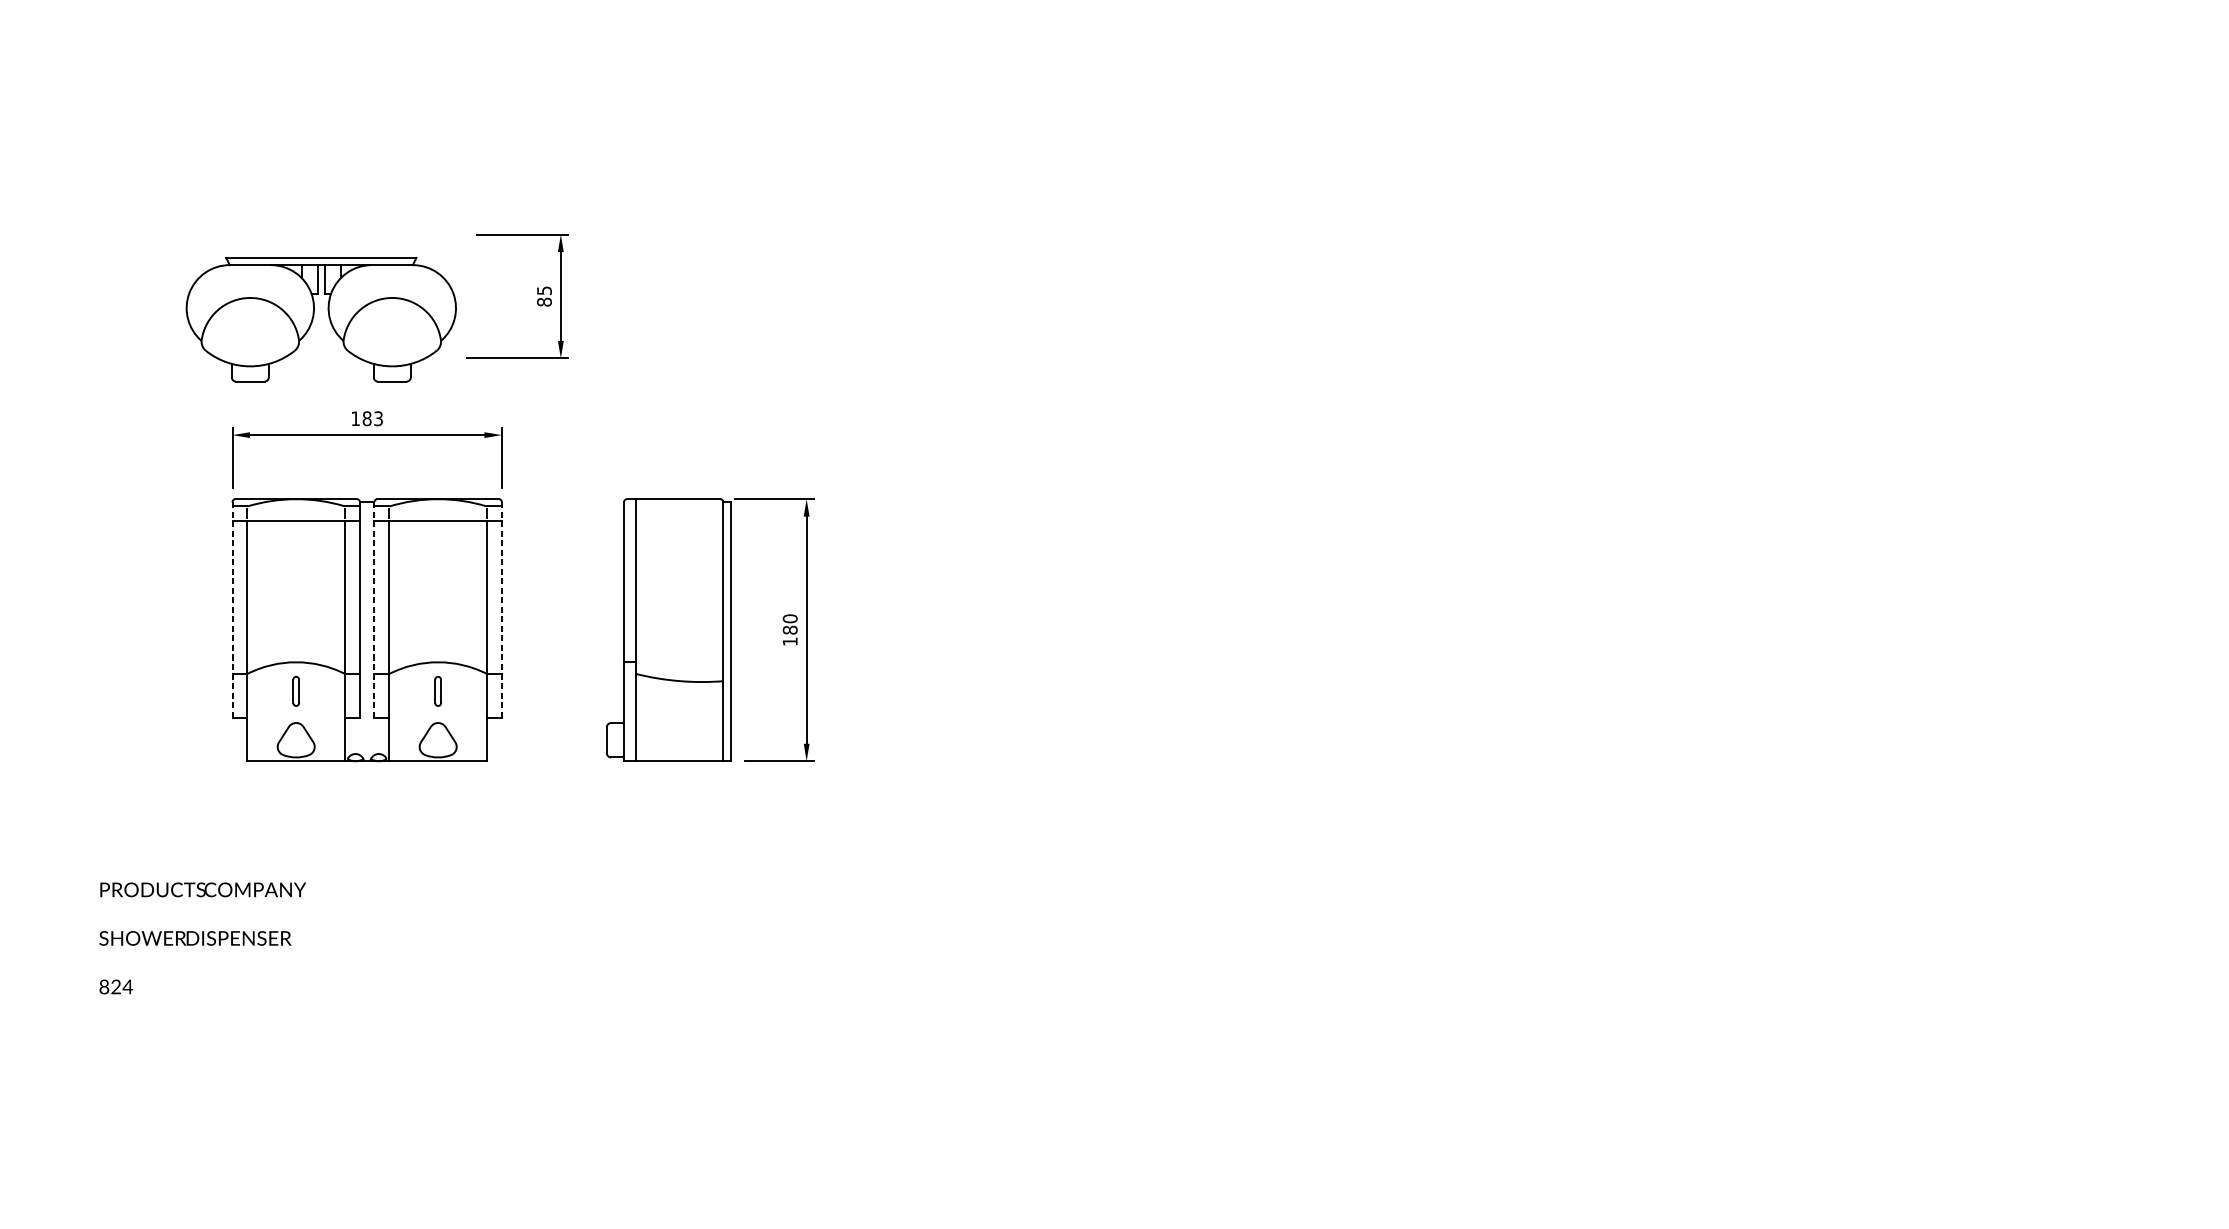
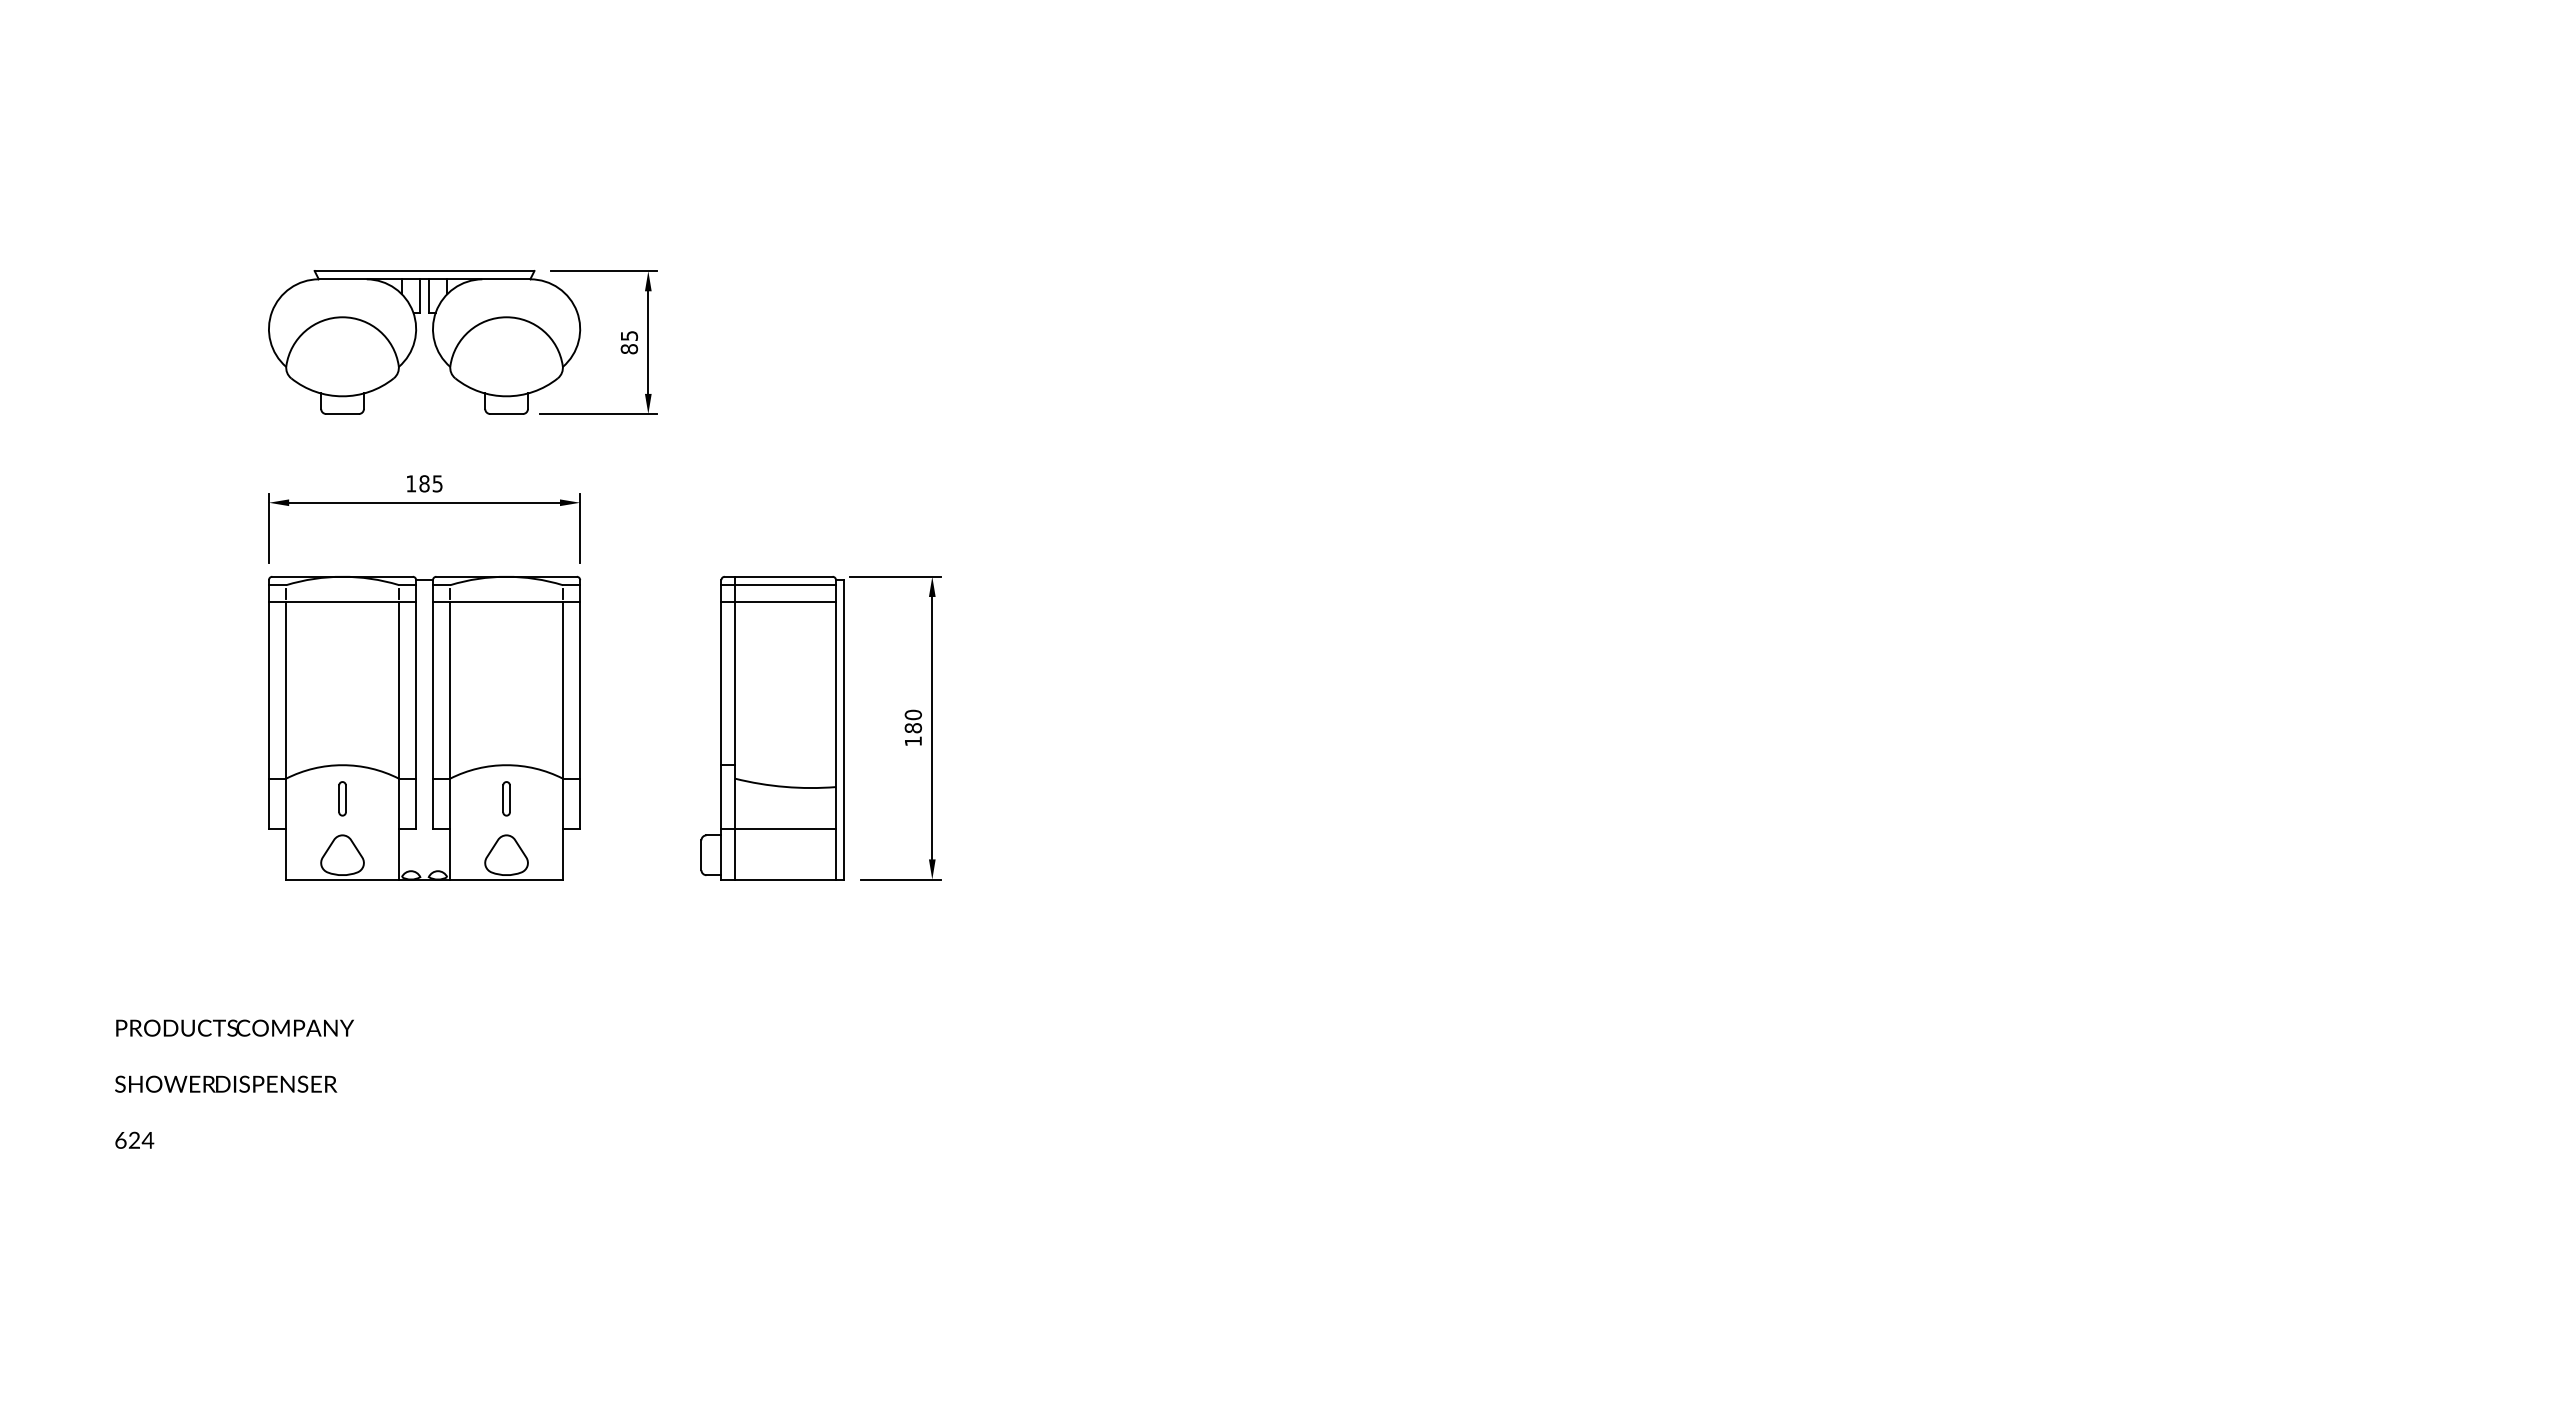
part: (314, 316) -> (416, 338), moved
text: (378, 418) -> (437, 483), 183 -> 185
line: (673, 506) -> (778, 585), added
line: (673, 521) -> (778, 602), added
line: (502, 609) -> (580, 704), dashed -> solid
line: (232, 610) -> (268, 705), dashed -> solid
line: (374, 610) -> (432, 705), dashed -> solid
line: (673, 717) -> (778, 829), added
text: (104, 986) -> (120, 1139), 824 -> 624

